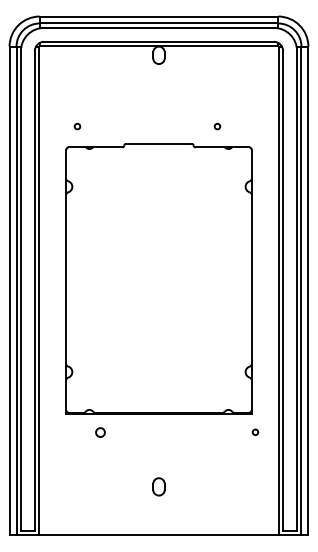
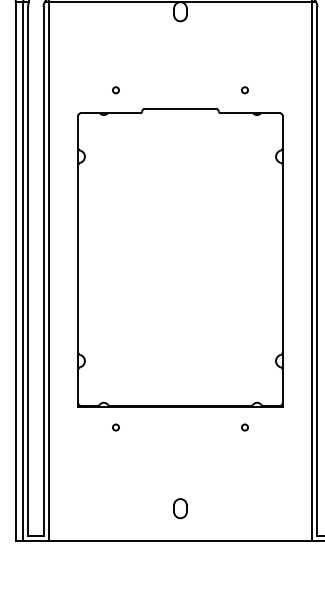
circle: (77, 126) -> (115, 90), moved
circle: (100, 431) -> (115, 426), size x0.62
circle: (255, 431) -> (245, 426), moved
part: (158, 486) -> (179, 508), moved

